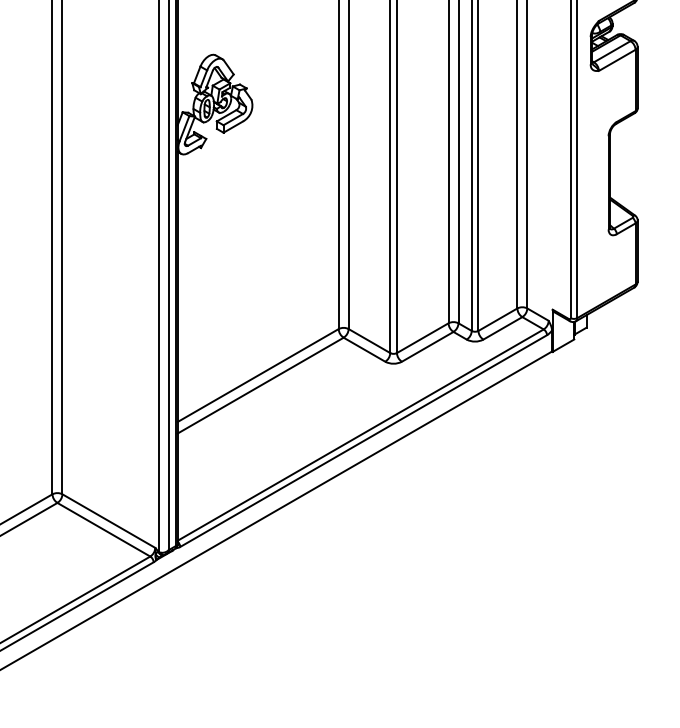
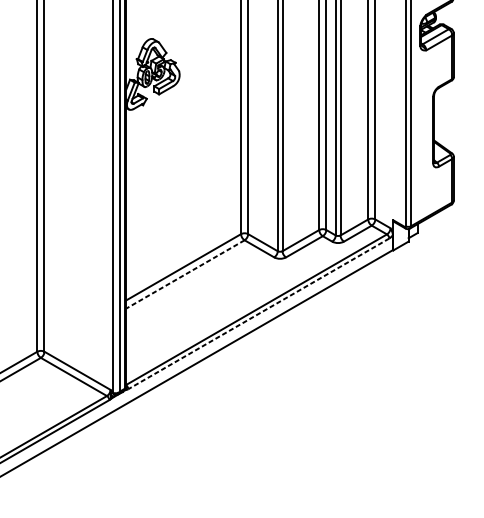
line: (260, 385) -> (185, 274), solid -> dashed
line: (363, 441) -> (258, 314), solid -> dashed

